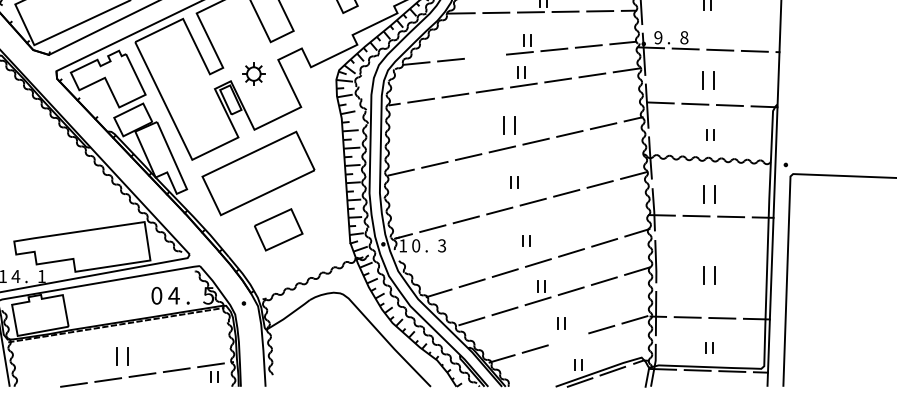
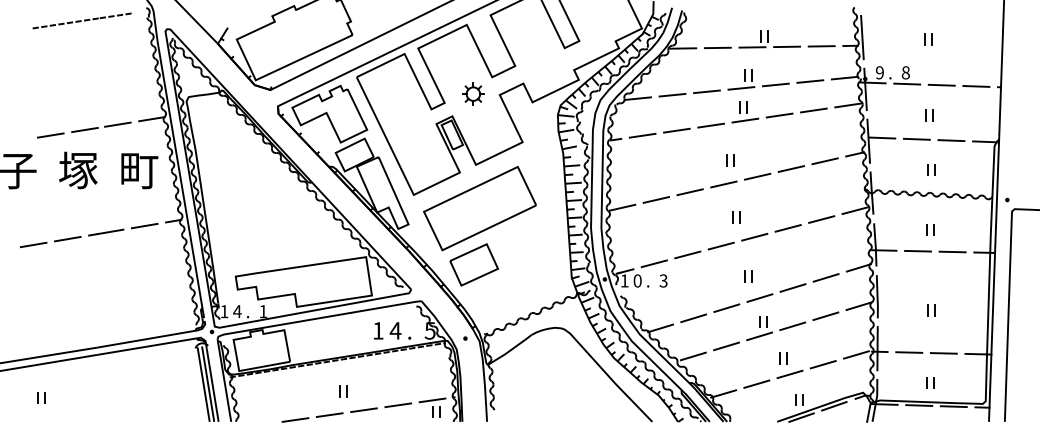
line: (484, 56) -> (706, 91), added
part: (253, 73) -> (473, 93), moved
part: (707, 80) -> (929, 115), size x0.62
part: (508, 125) -> (730, 160), size x0.62
part: (708, 194) -> (930, 229), size x0.62
part: (278, 229) -> (474, 264), moved
part: (709, 275) -> (931, 310), size x0.62
text: (156, 295) -> (378, 330), 0 -> 1
line: (567, 339) -> (789, 374), added
part: (121, 356) -> (343, 391), size x0.62

